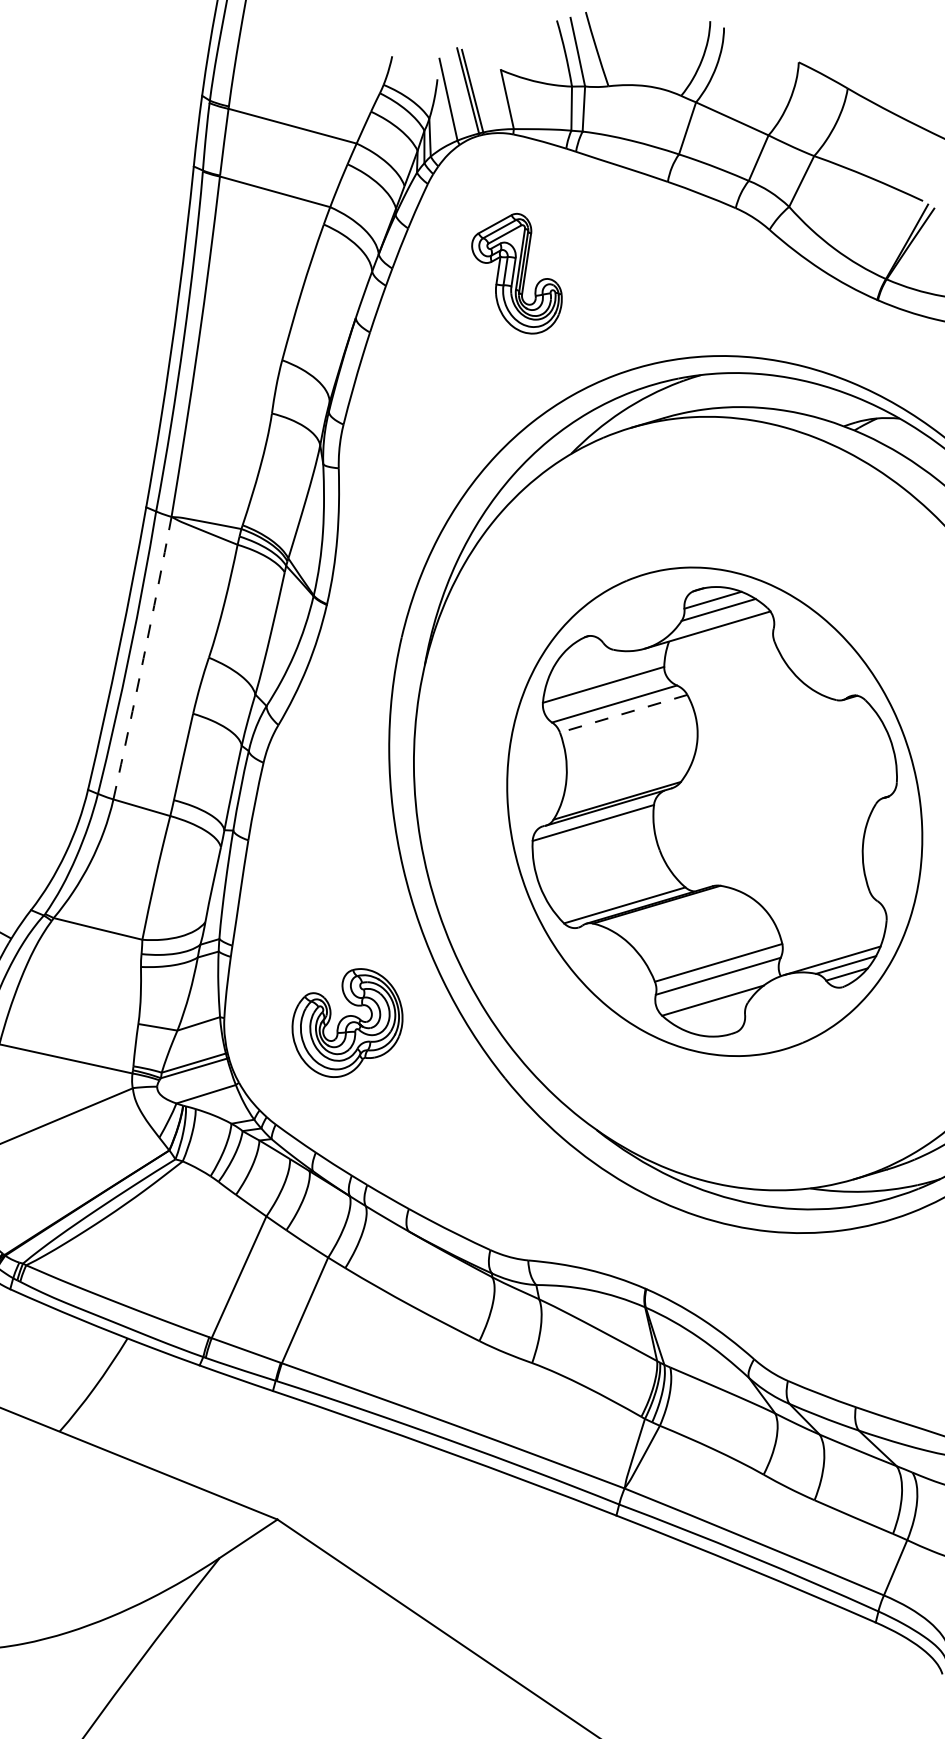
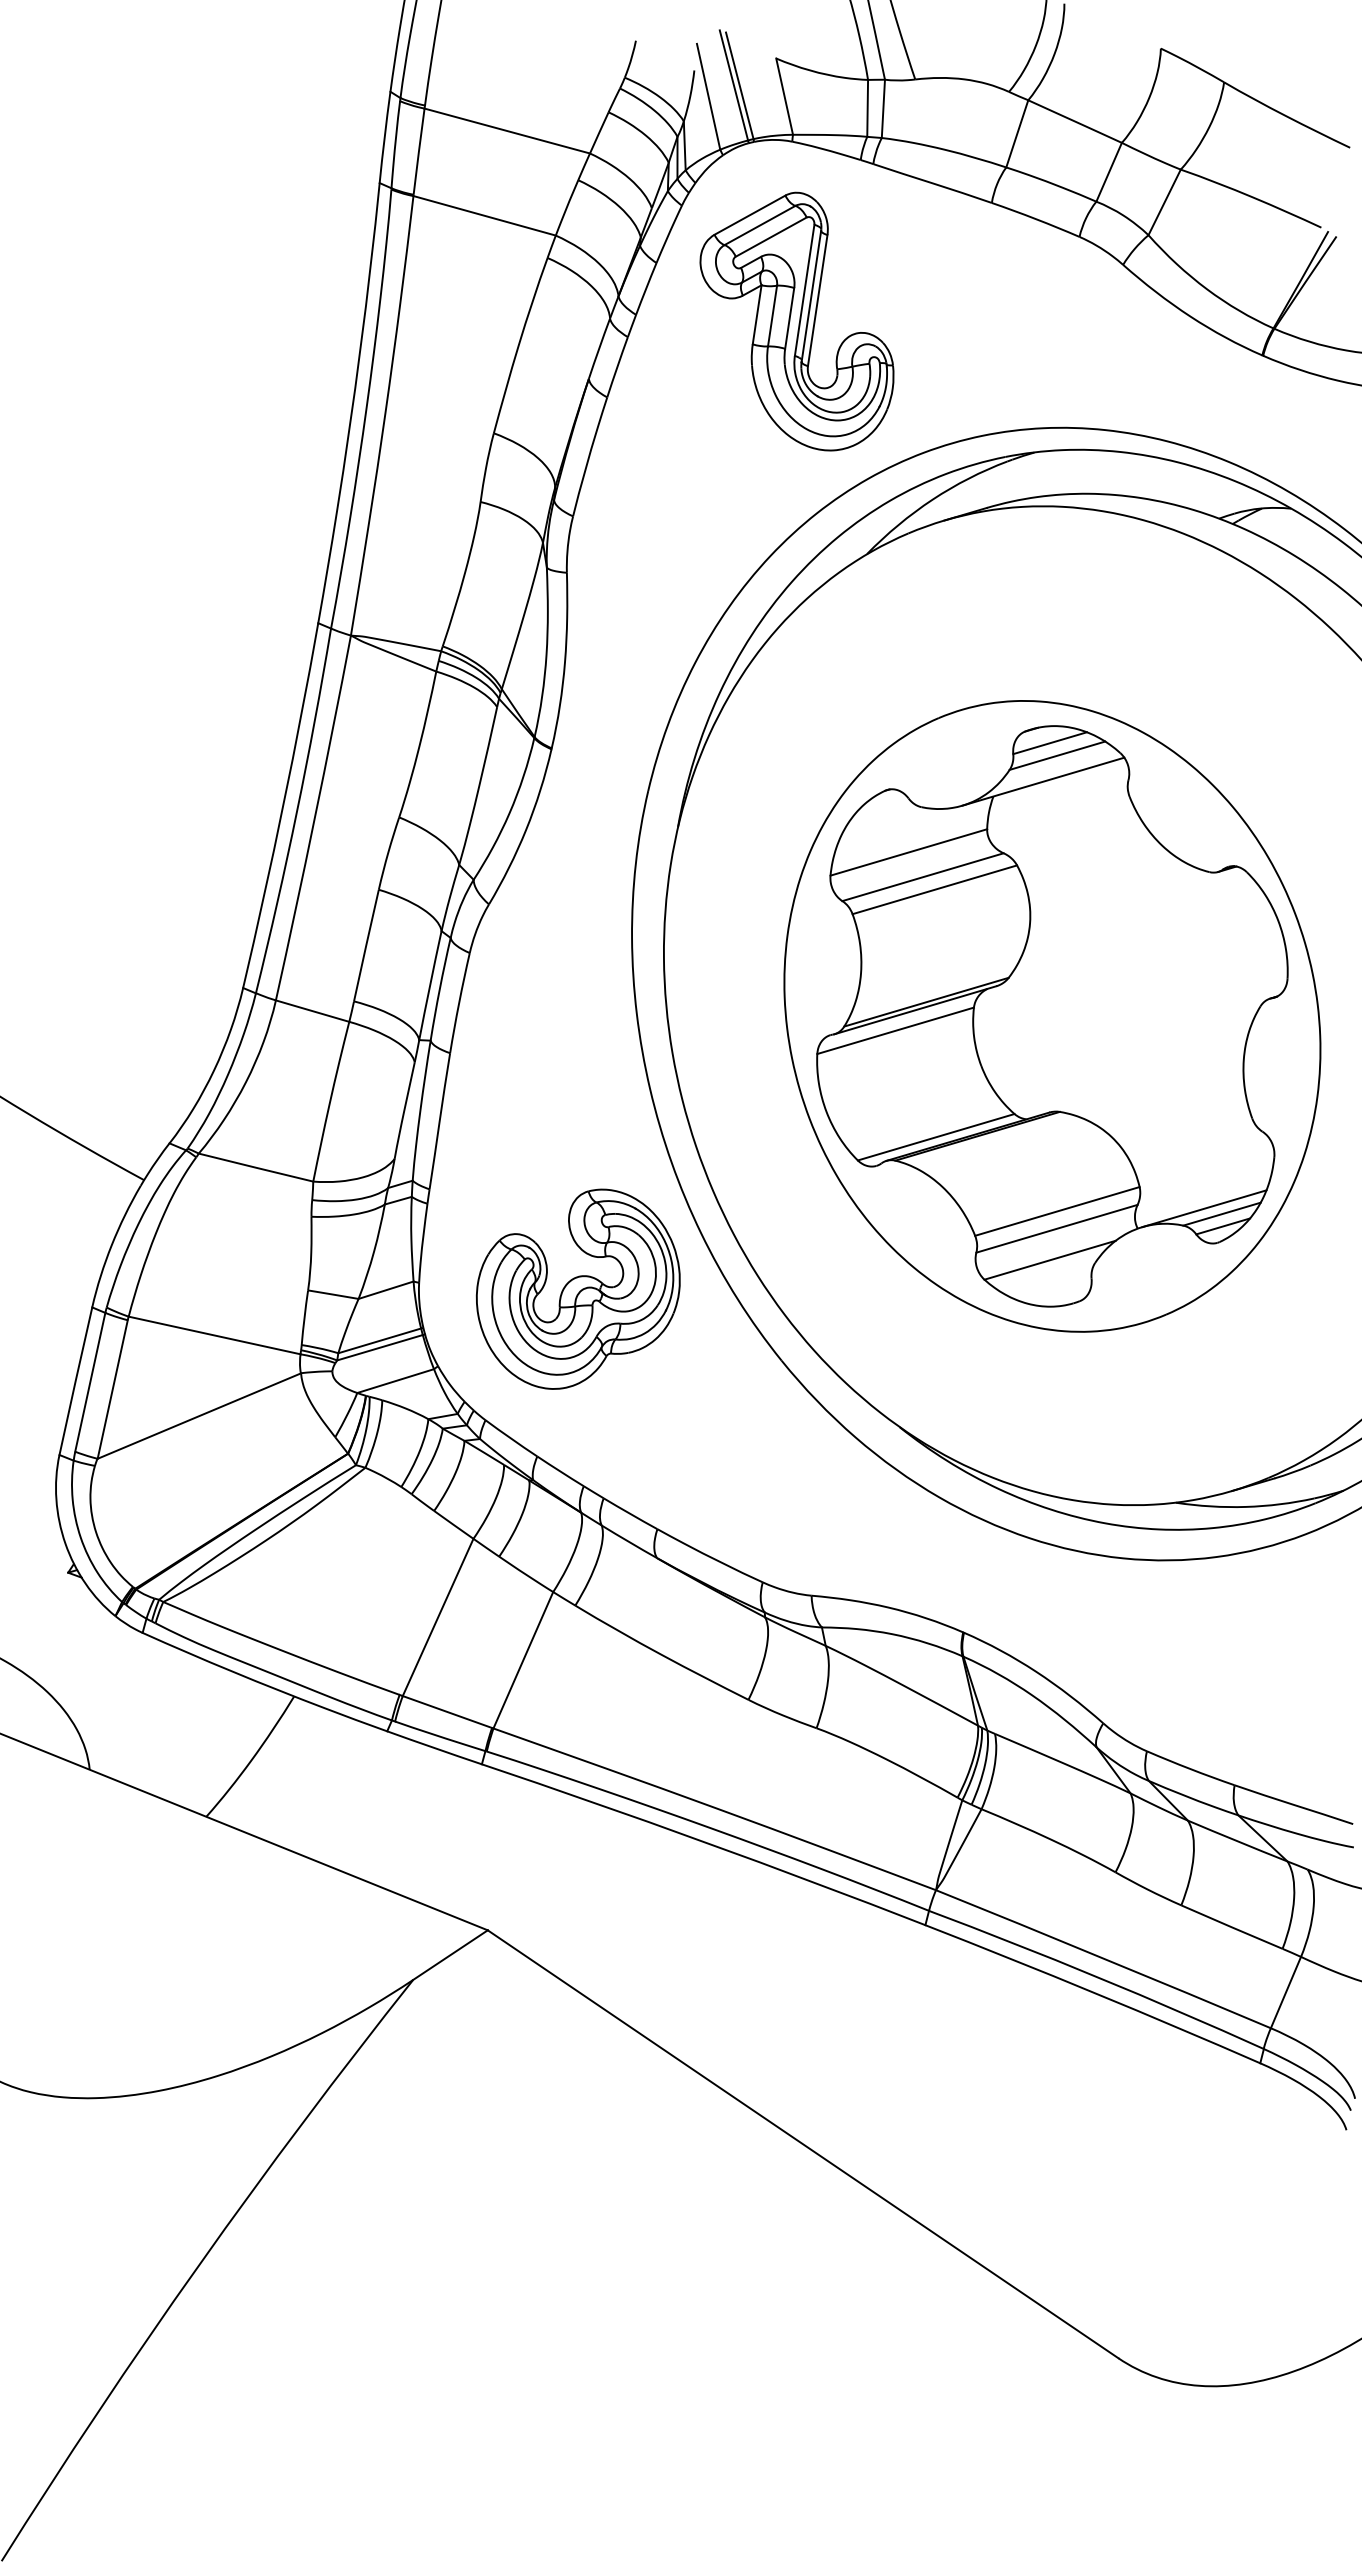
part: (516, 273) -> (796, 321), size x1.67
arc: (143, 658) -> (314, 818), dashed -> solid
line: (623, 713) -> (934, 889), dashed -> solid
part: (346, 1022) -> (577, 1288), size x1.43

